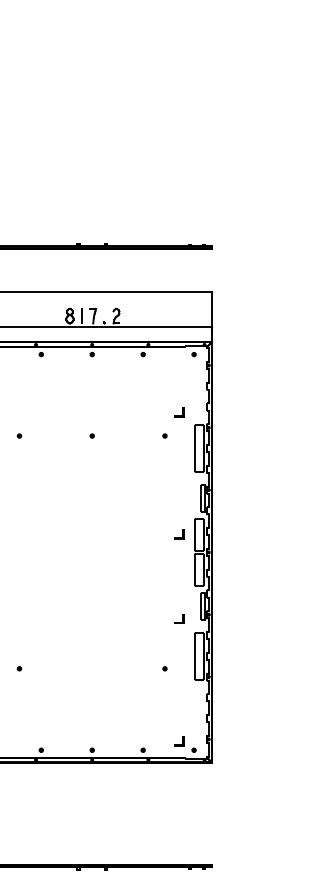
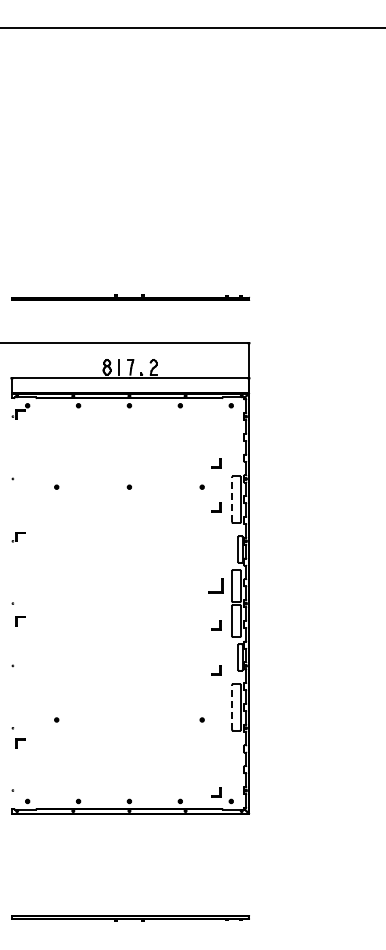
line: (195, 448) -> (232, 499), solid -> dashed
part: (179, 456) -> (216, 507), added
part: (179, 534) -> (216, 585), size x1.6
part: (179, 574) -> (216, 625), added
line: (195, 655) -> (232, 706), solid -> dashed

